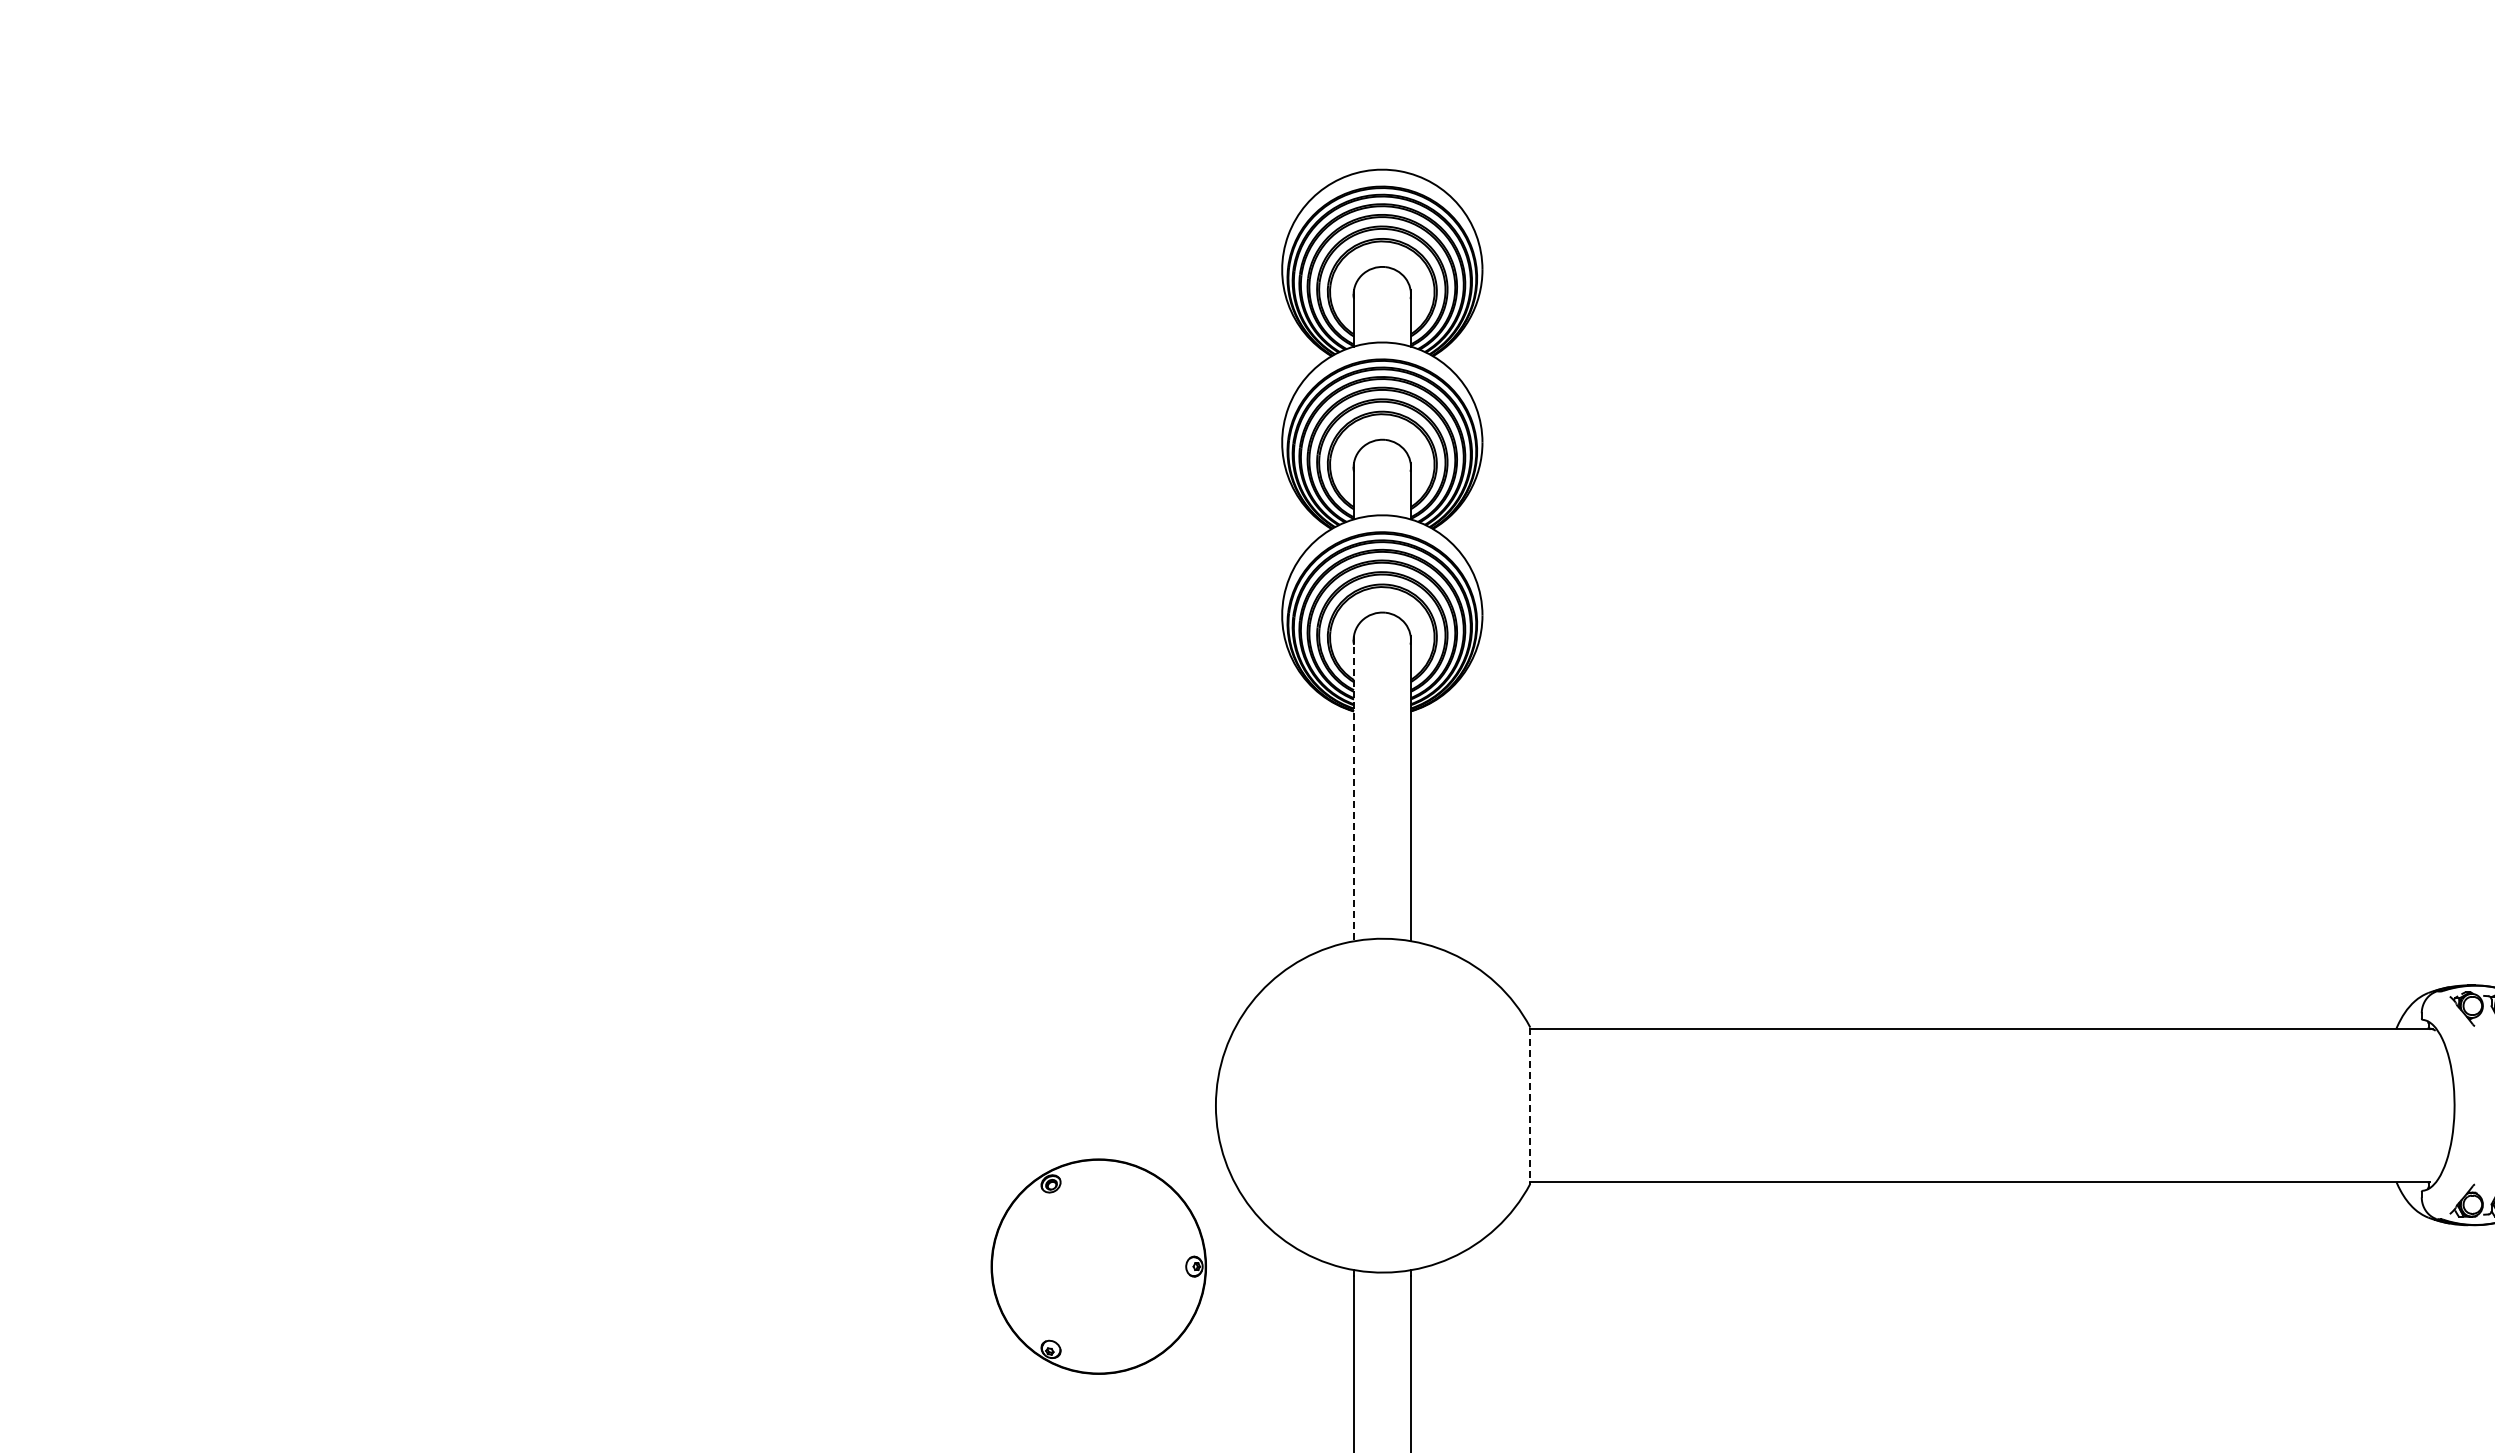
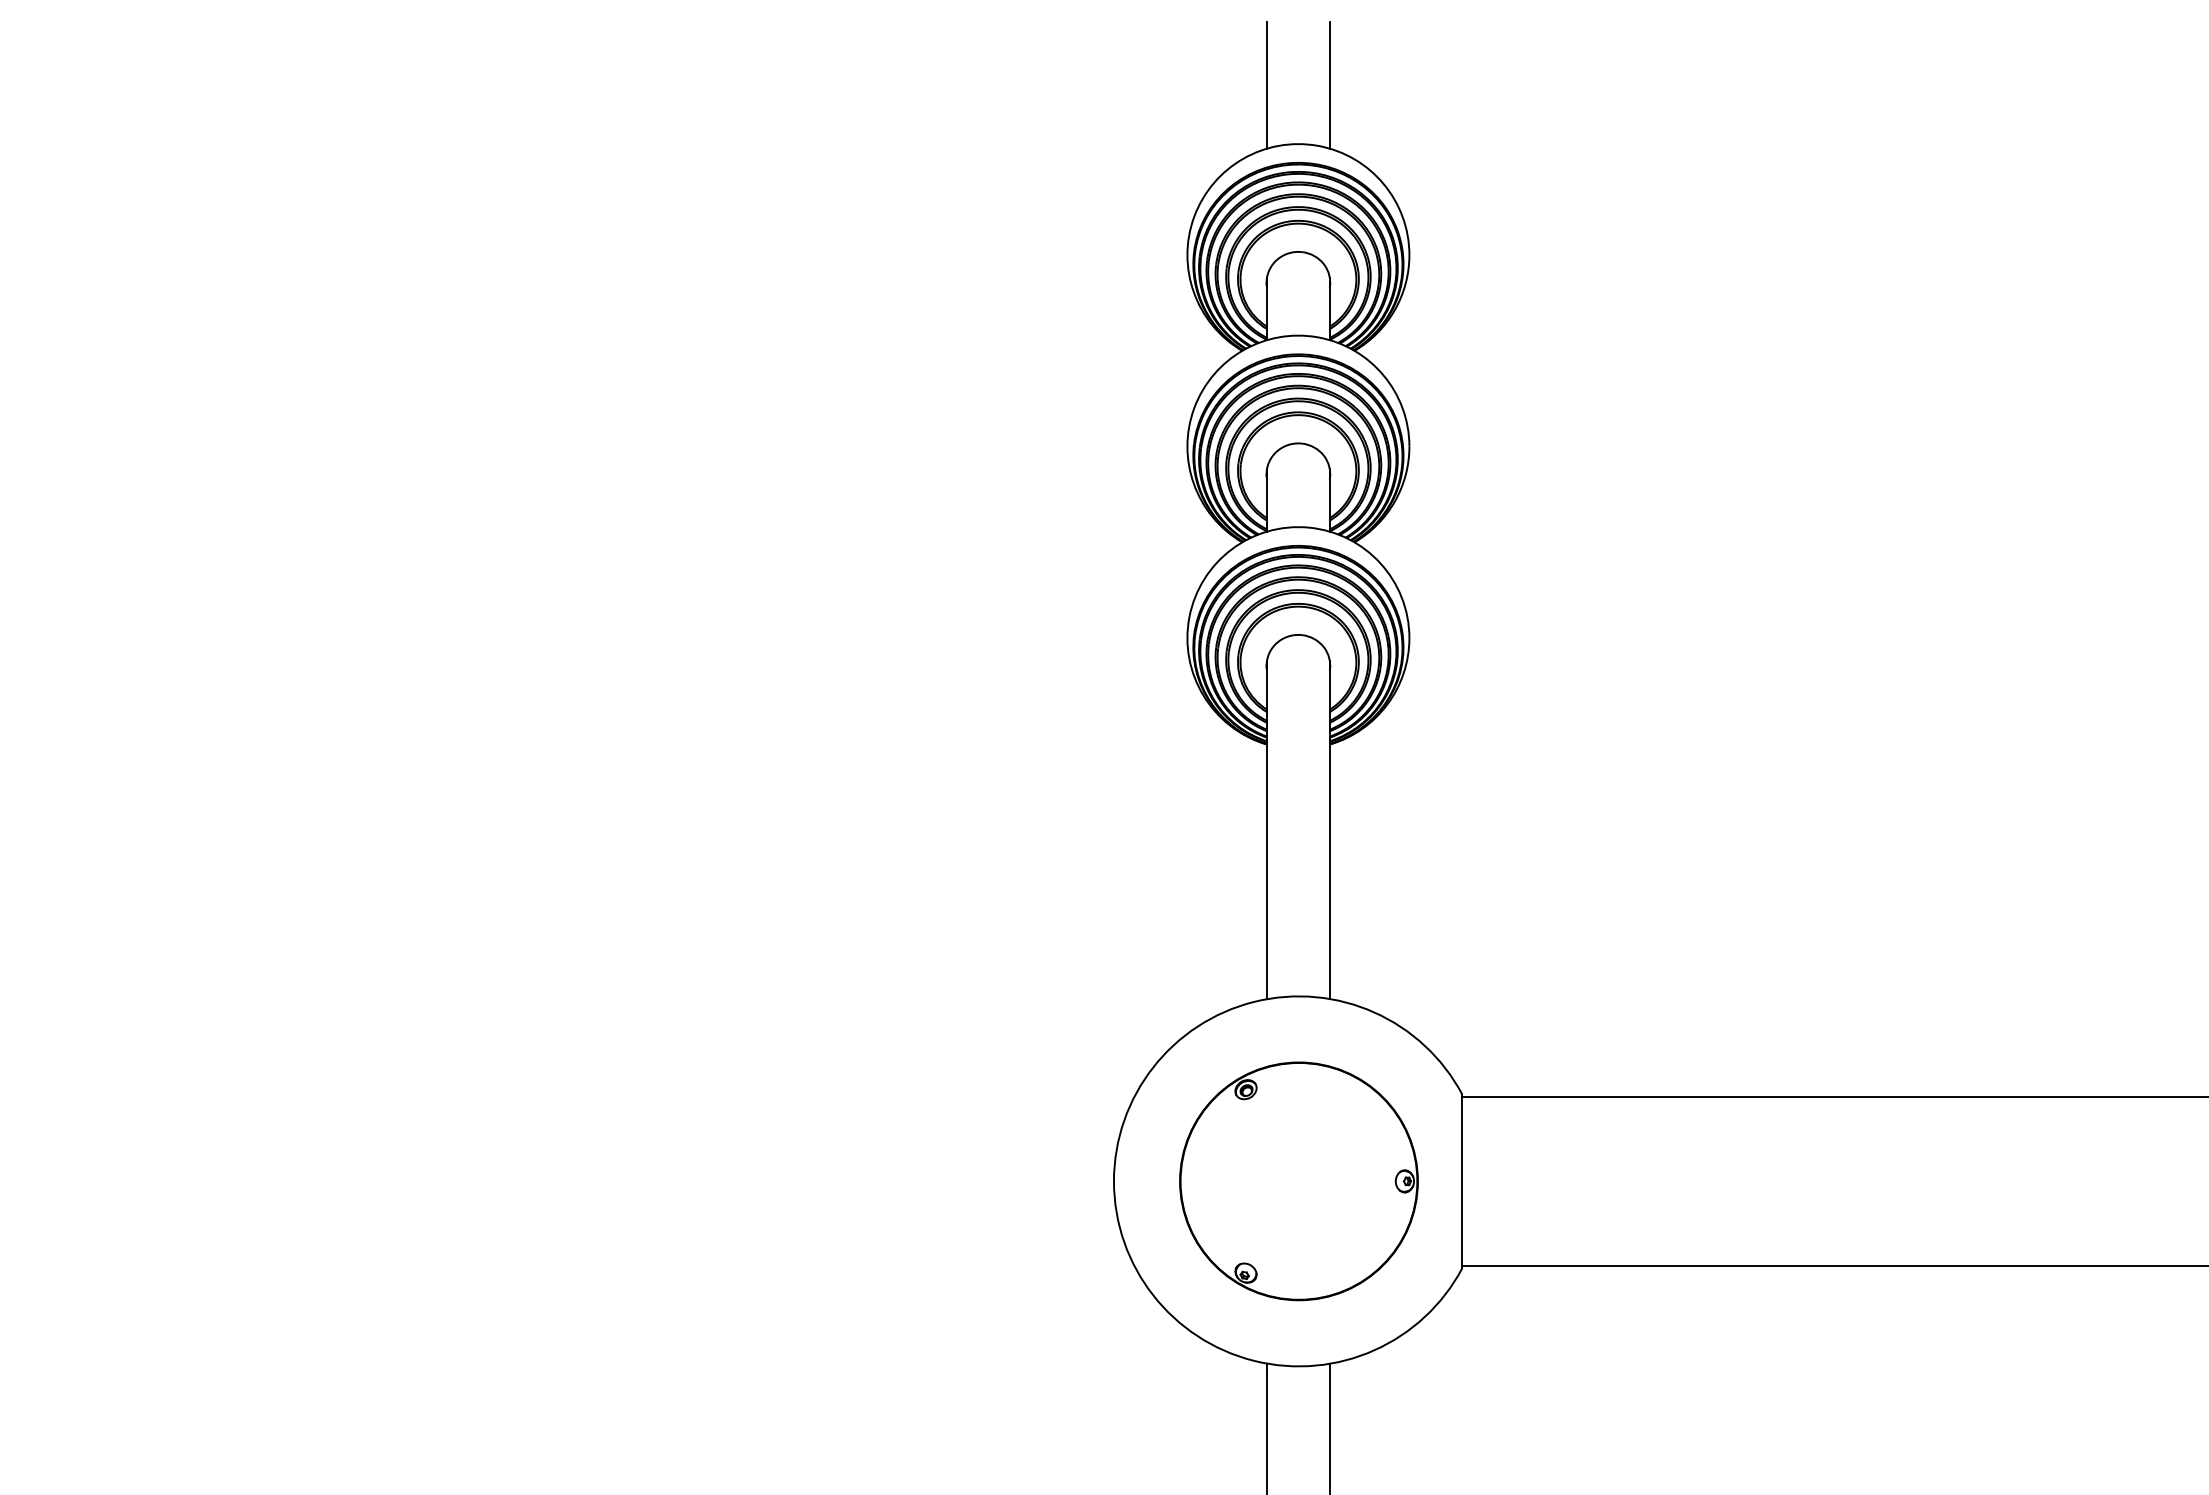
line: (1354, 116) -> (1267, 85), added
line: (1410, 116) -> (1329, 85), added
line: (1354, 788) -> (1267, 829), dashed -> solid
line: (1530, 1106) -> (1462, 1182), dashed -> solid
part: (1098, 1266) -> (1298, 1181), moved

